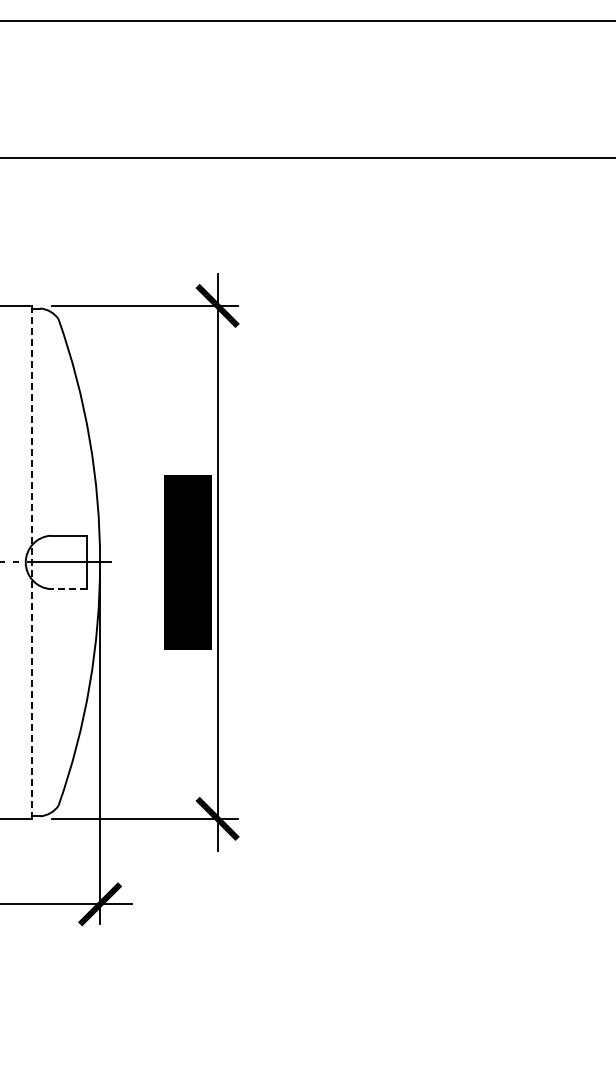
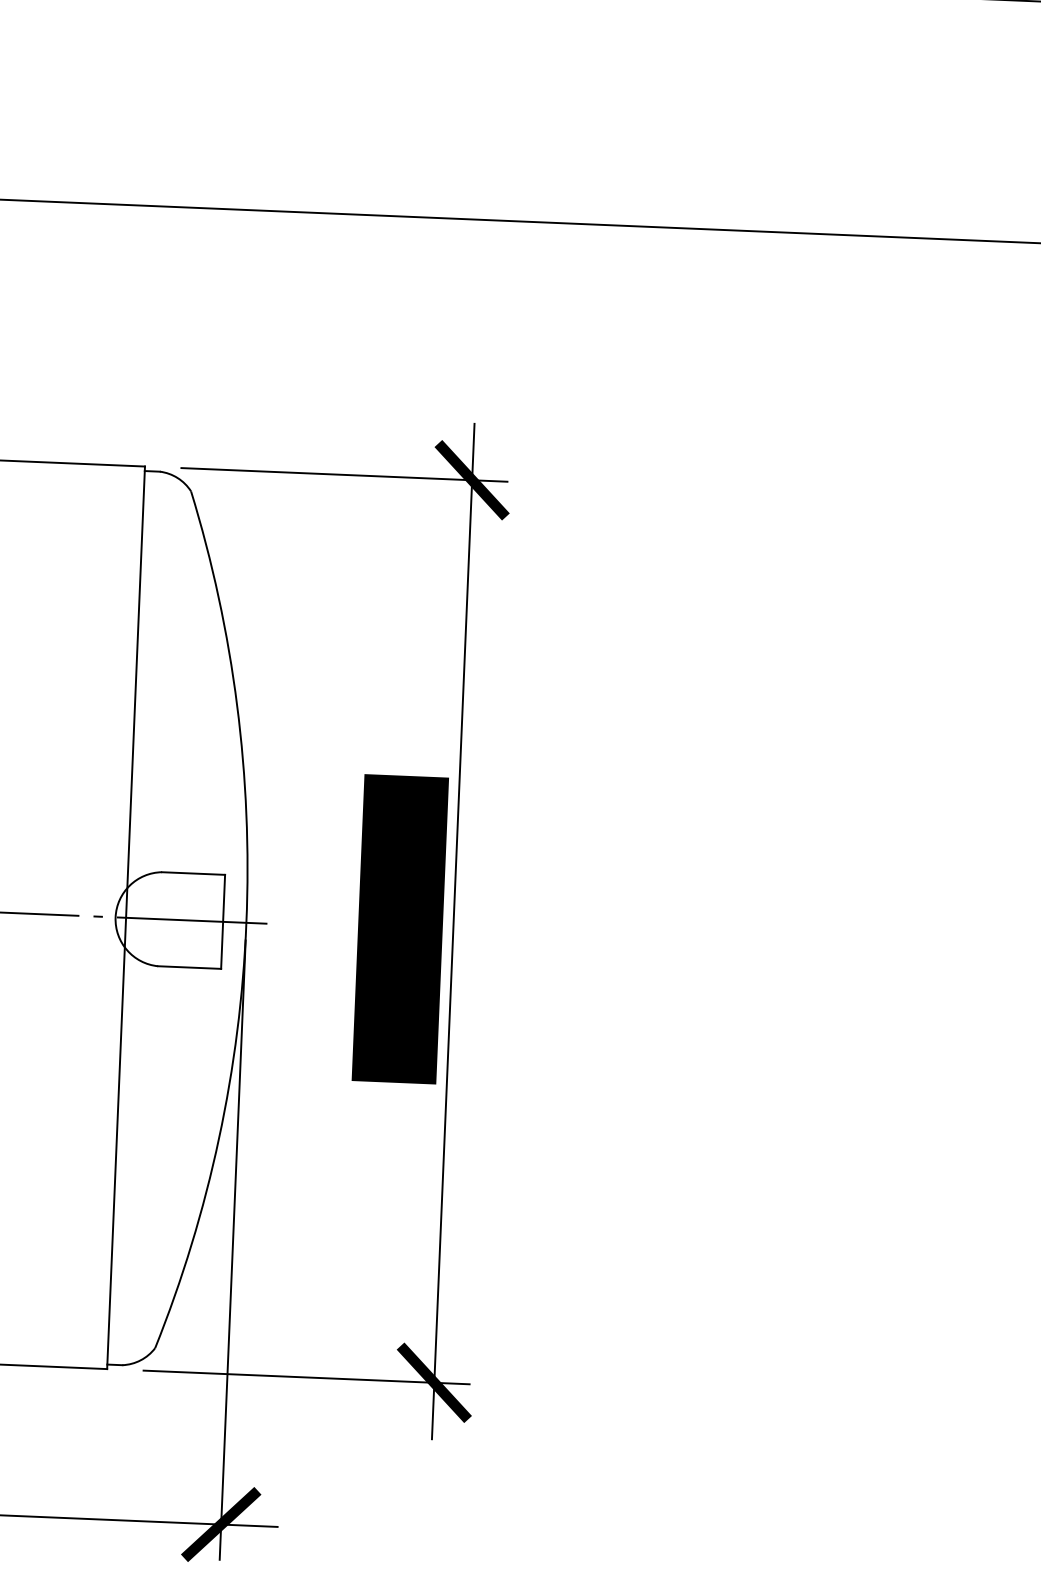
line: (31, 562) -> (125, 917), dashed -> solid
line: (68, 589) -> (188, 968), dashed -> solid

